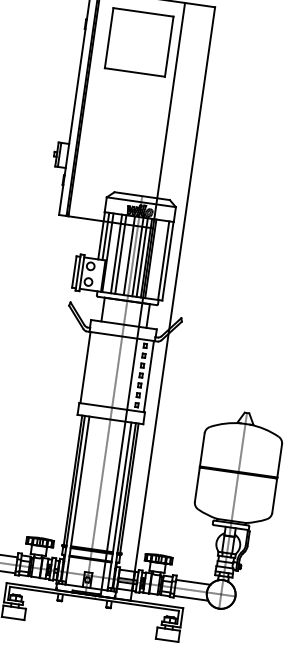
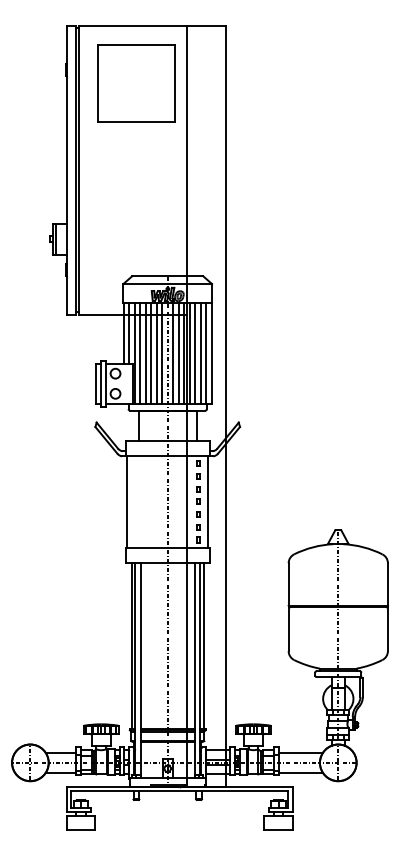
line: (112, 253) -> (140, 353), added
line: (124, 255) -> (156, 353), added
line: (155, 259) -> (195, 353), added
line: (159, 260) -> (200, 353), added

